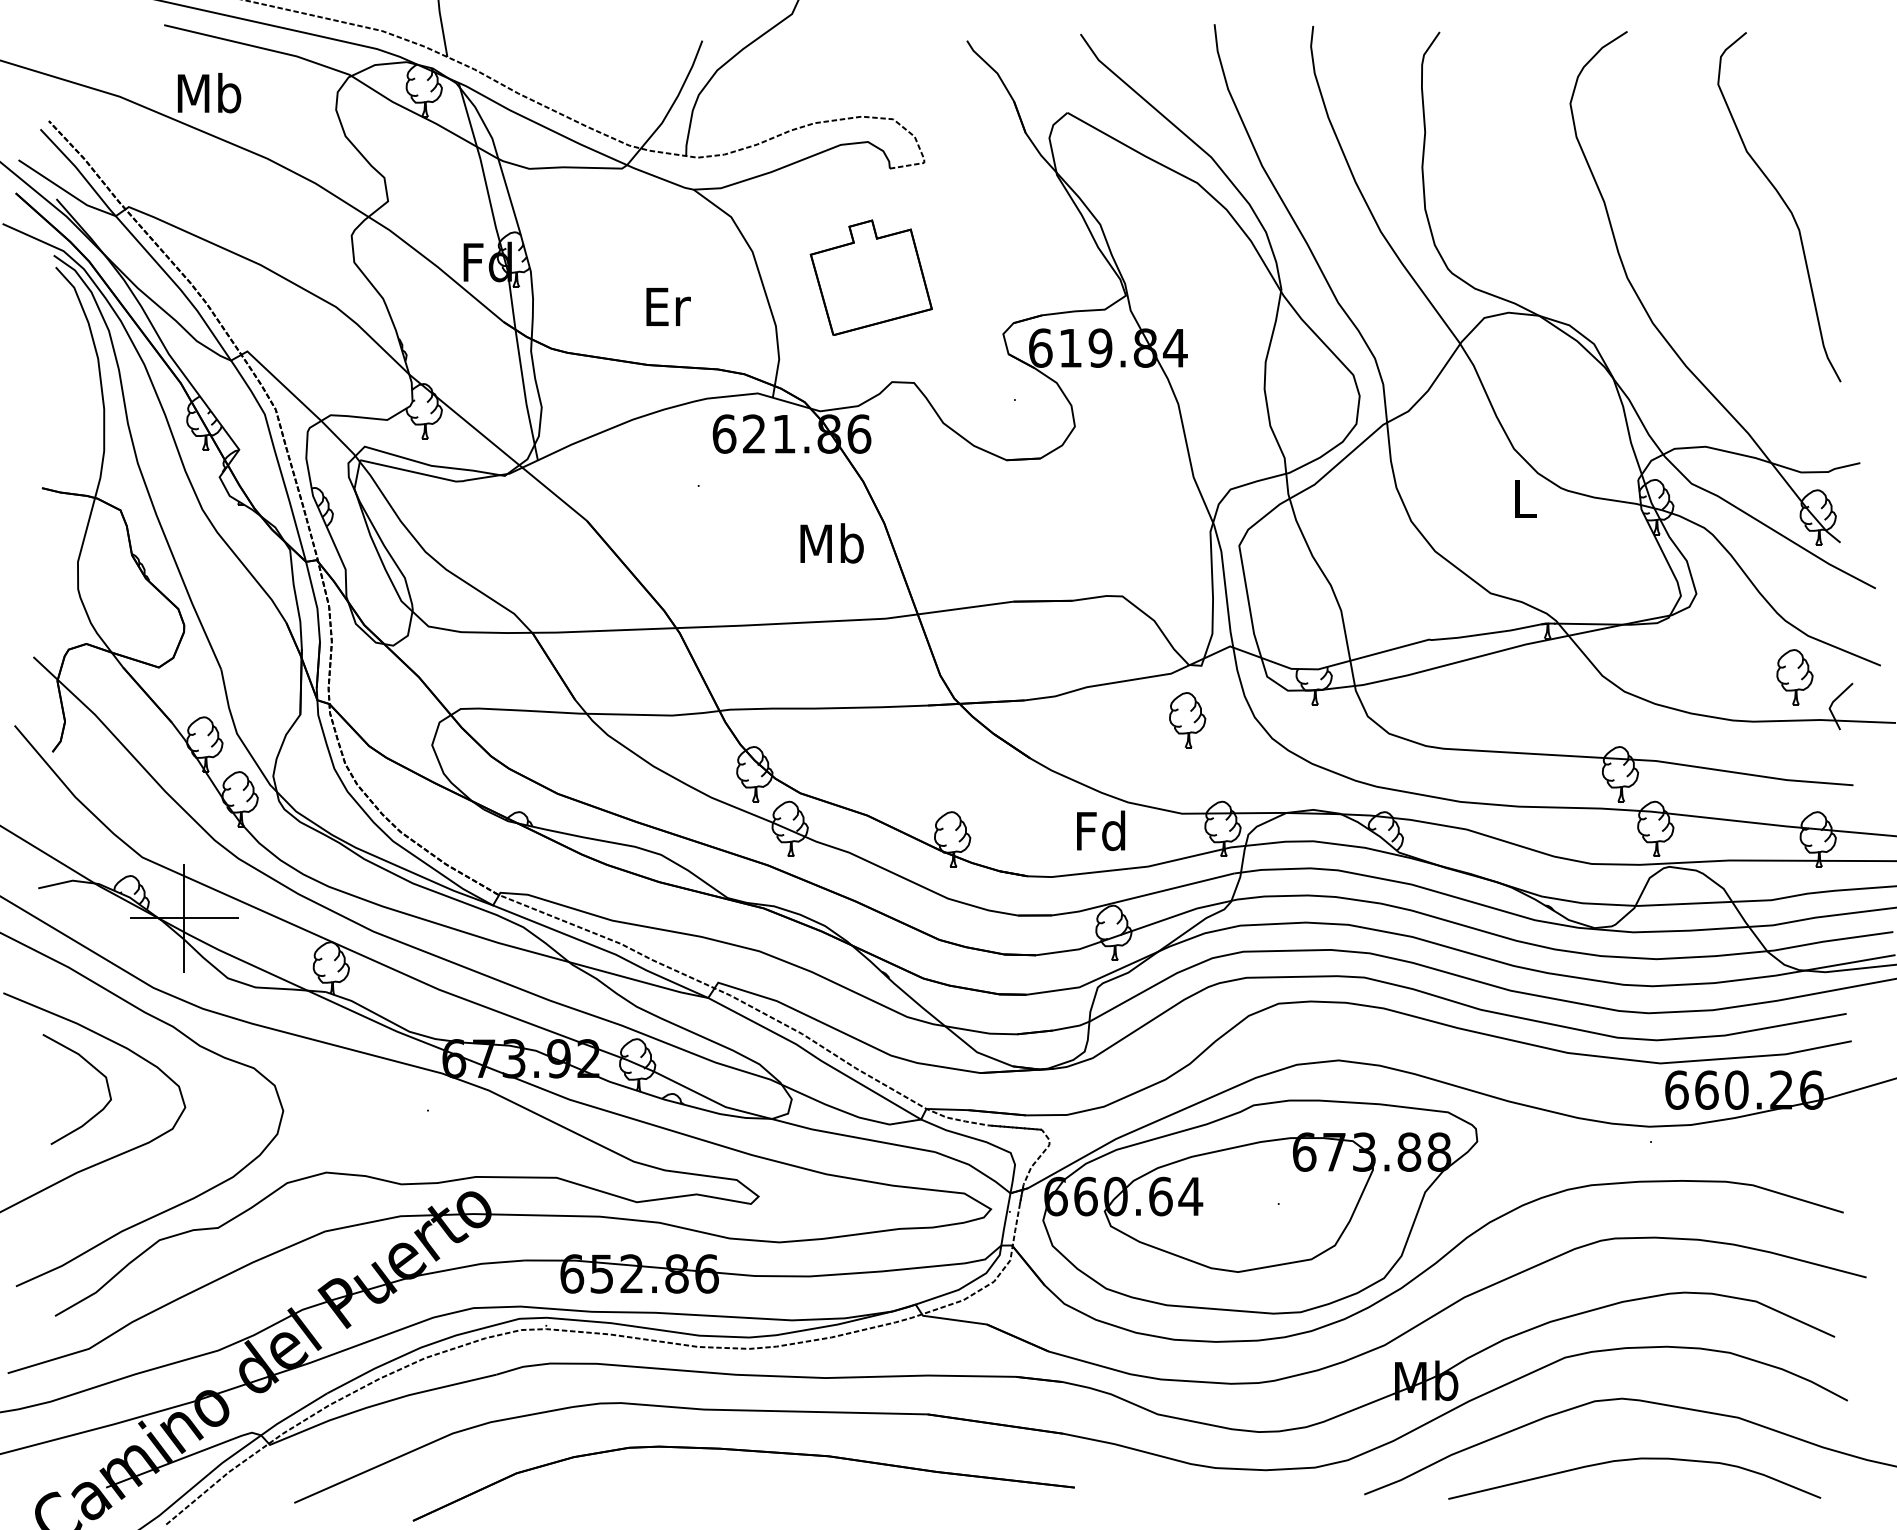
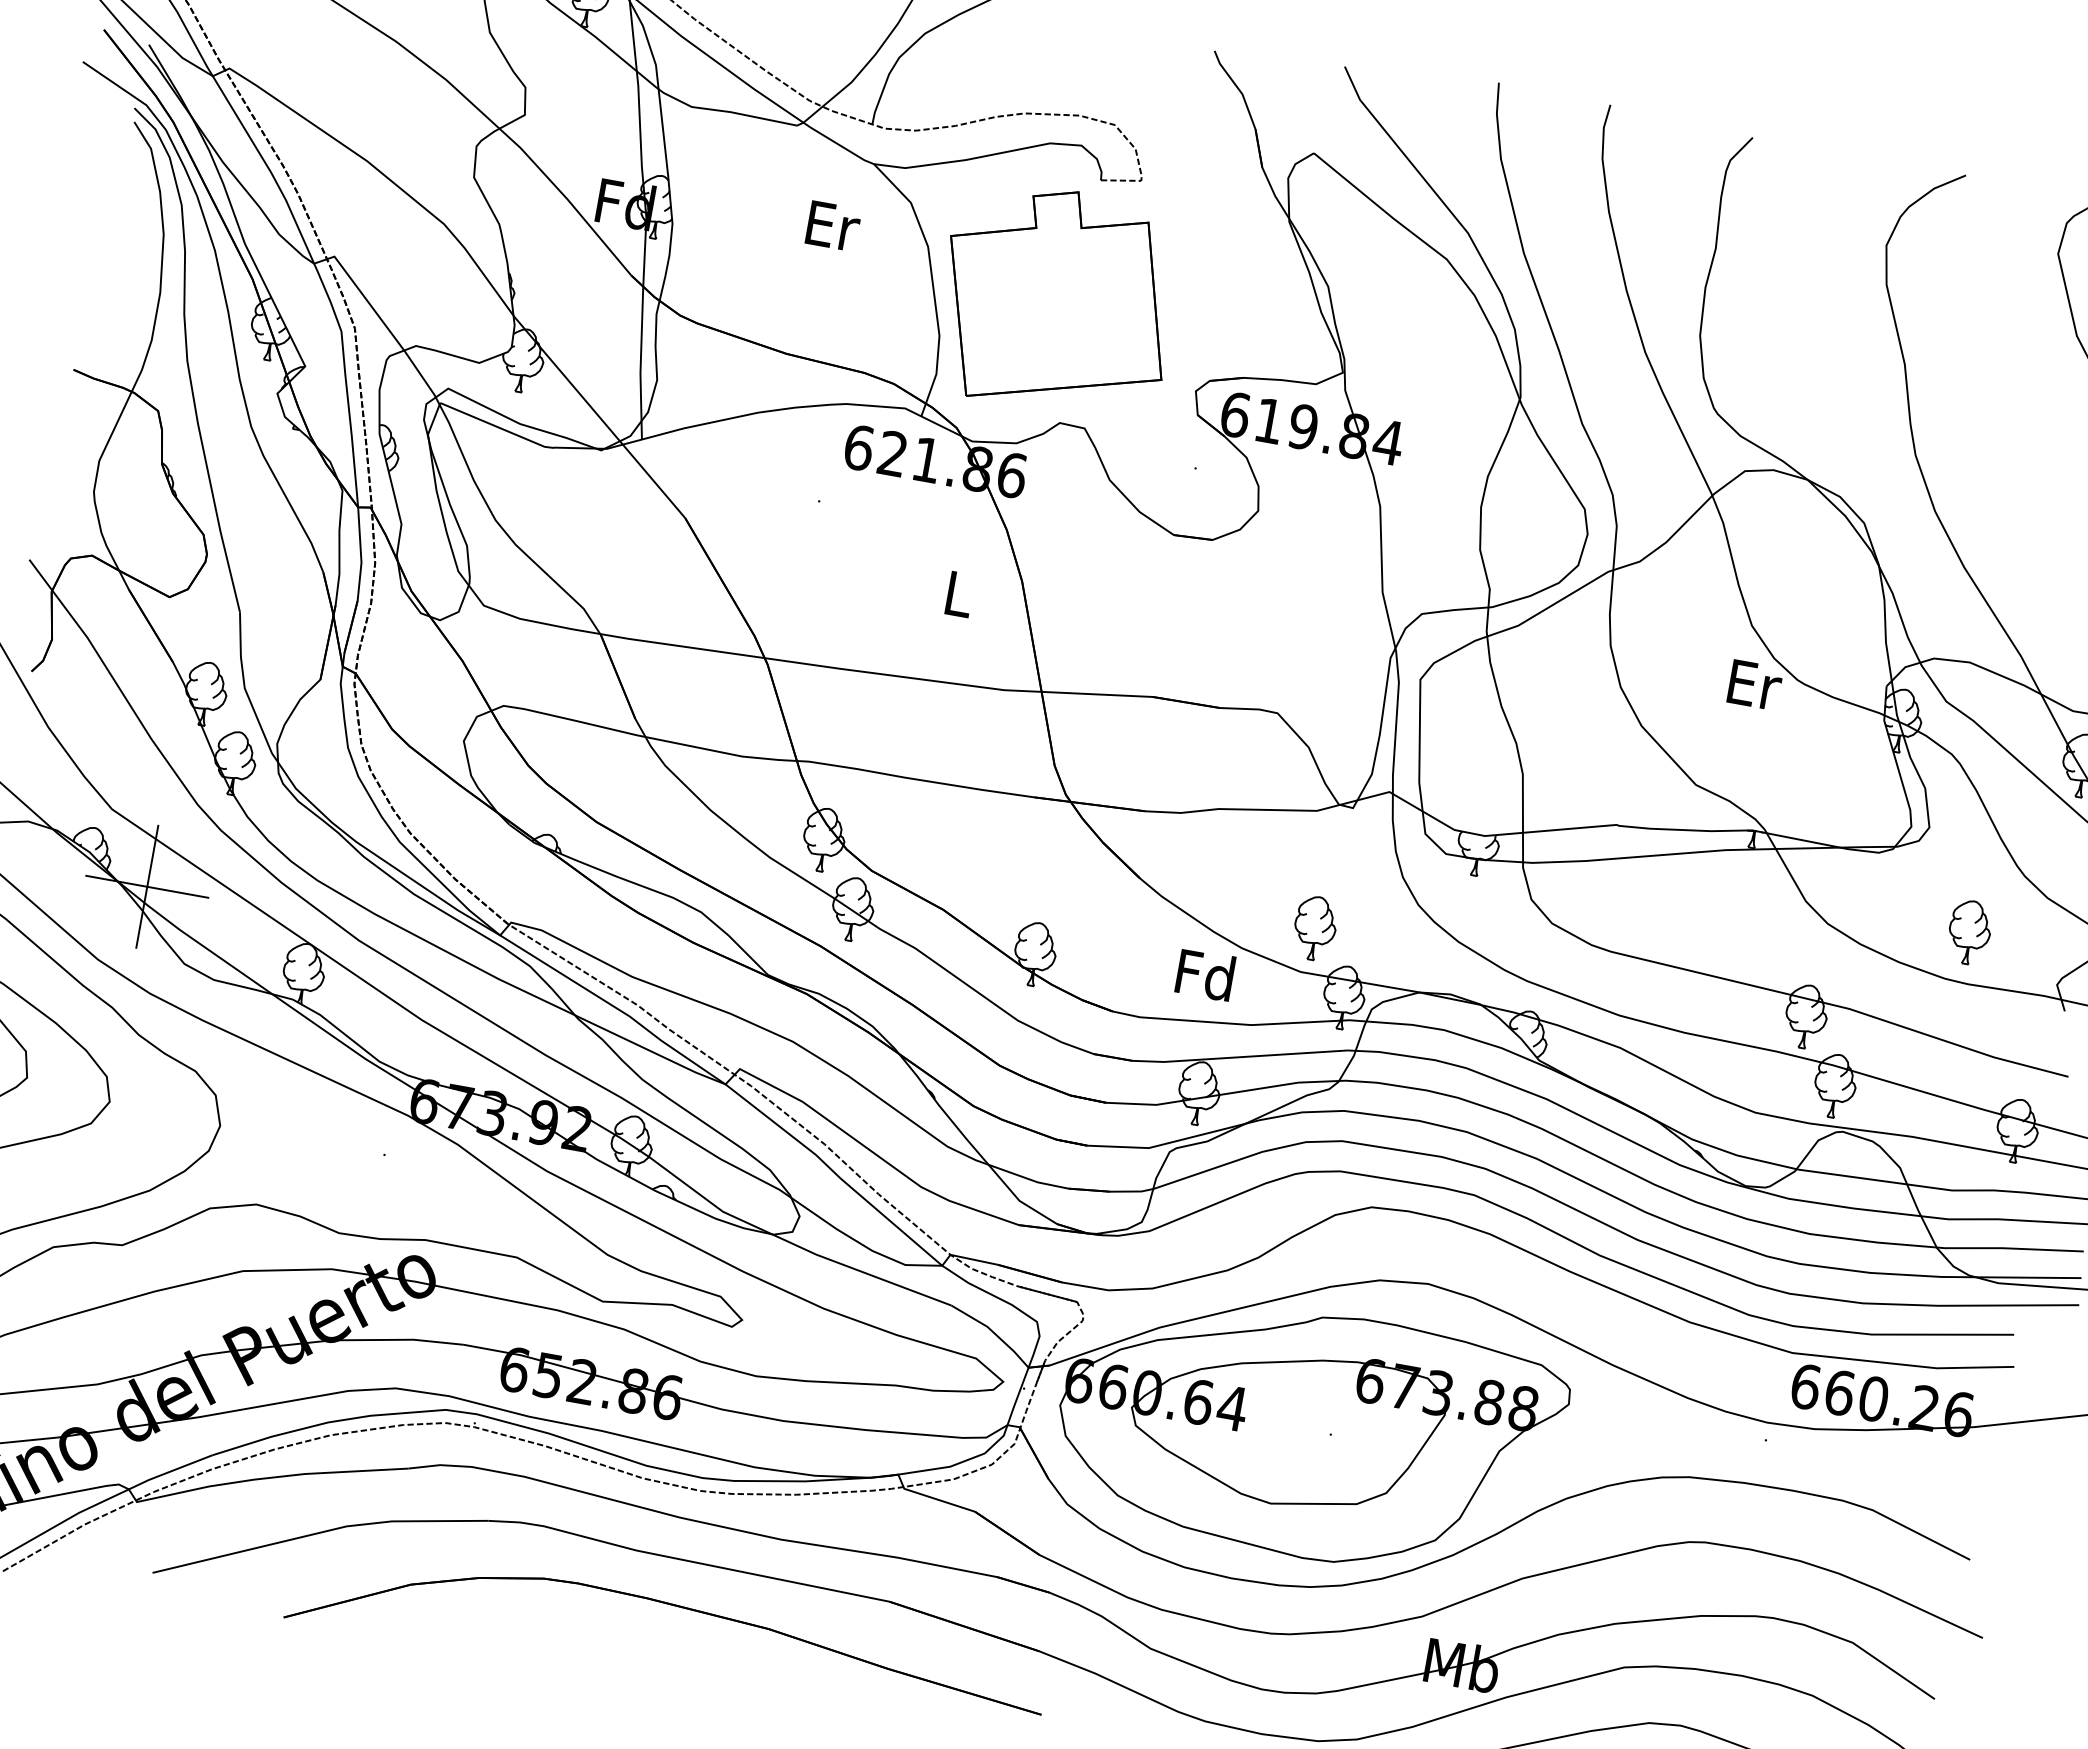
part: (871, 277) -> (1057, 300), size x1.67
text: (668, 306) -> (833, 225), moved
text: (1525, 499) -> (1754, 685), L -> Er
text: (831, 543) -> (958, 593), Mb -> L
part: (1794, 677) -> (1969, 932), moved
part: (1187, 720) -> (1314, 928), moved

